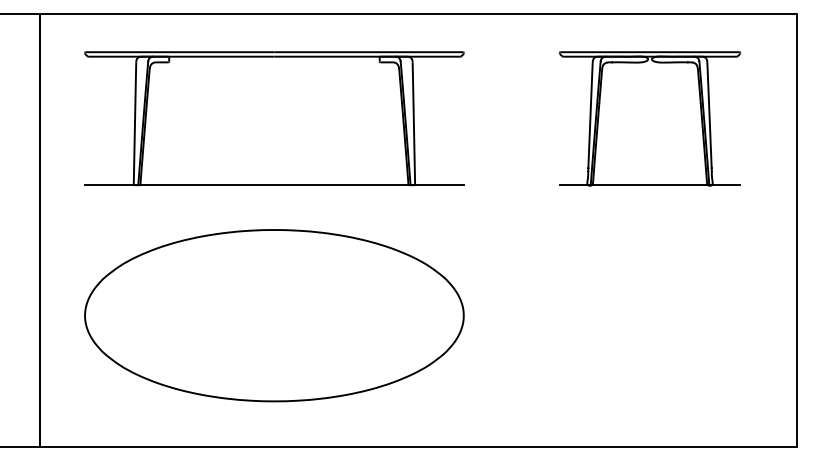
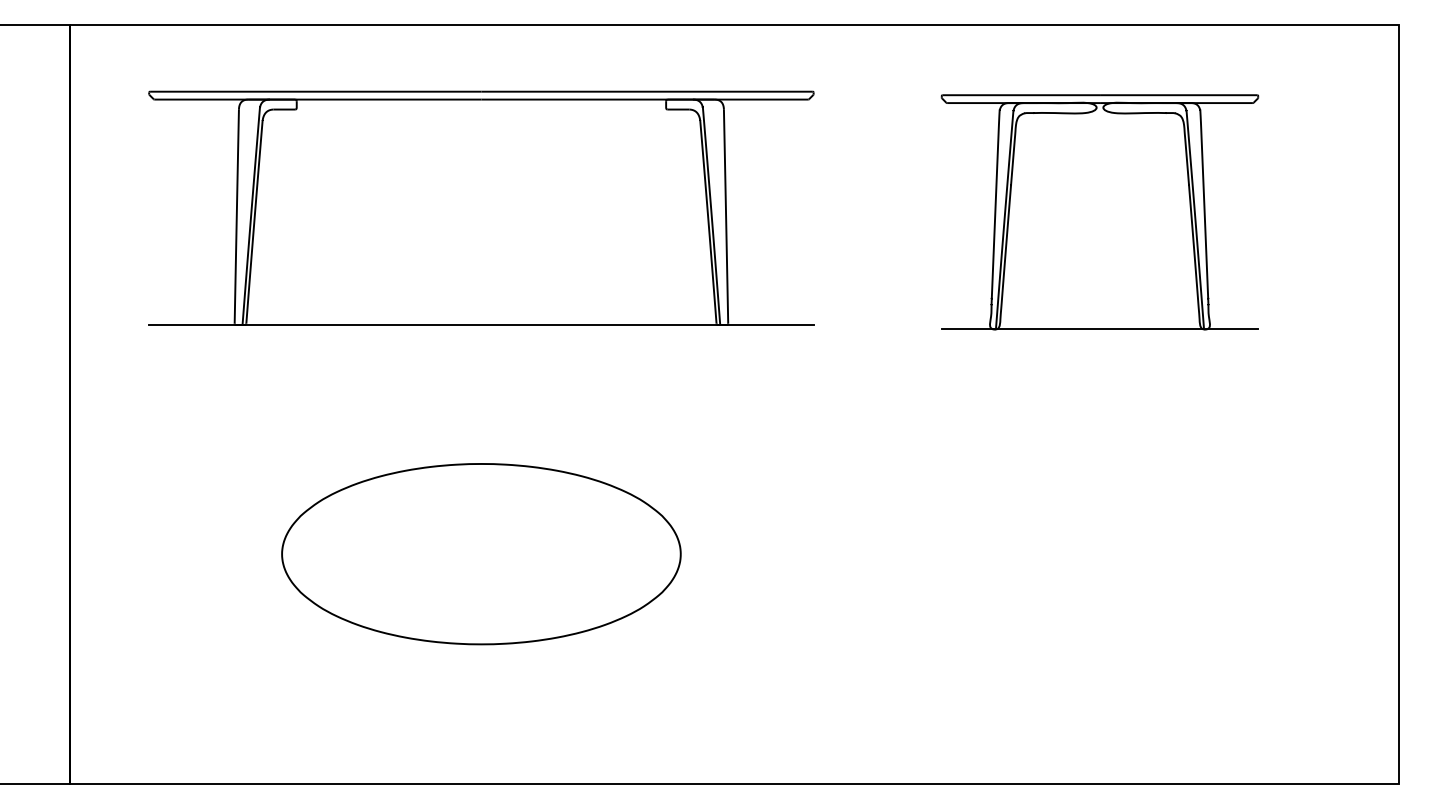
part: (650, 118) -> (1100, 211), moved
part: (274, 315) -> (481, 553), size x0.6

